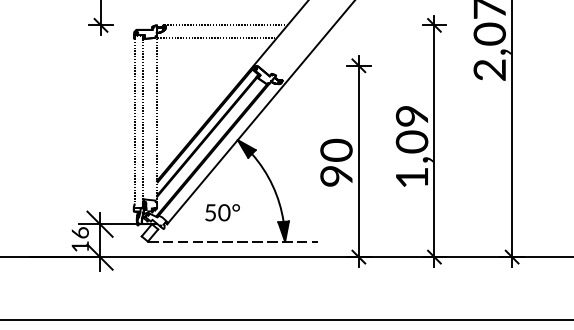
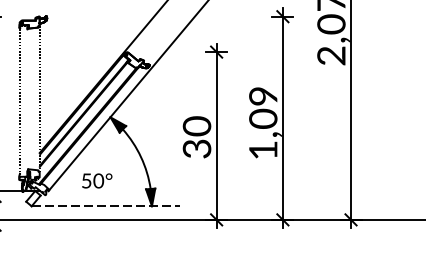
line: (225, 25) -> (99, 16), removed
line: (217, 37) -> (92, 27), removed
line: (142, 120) -> (26, 100), removed
text: (336, 175) -> (197, 148), 90 -> 30

